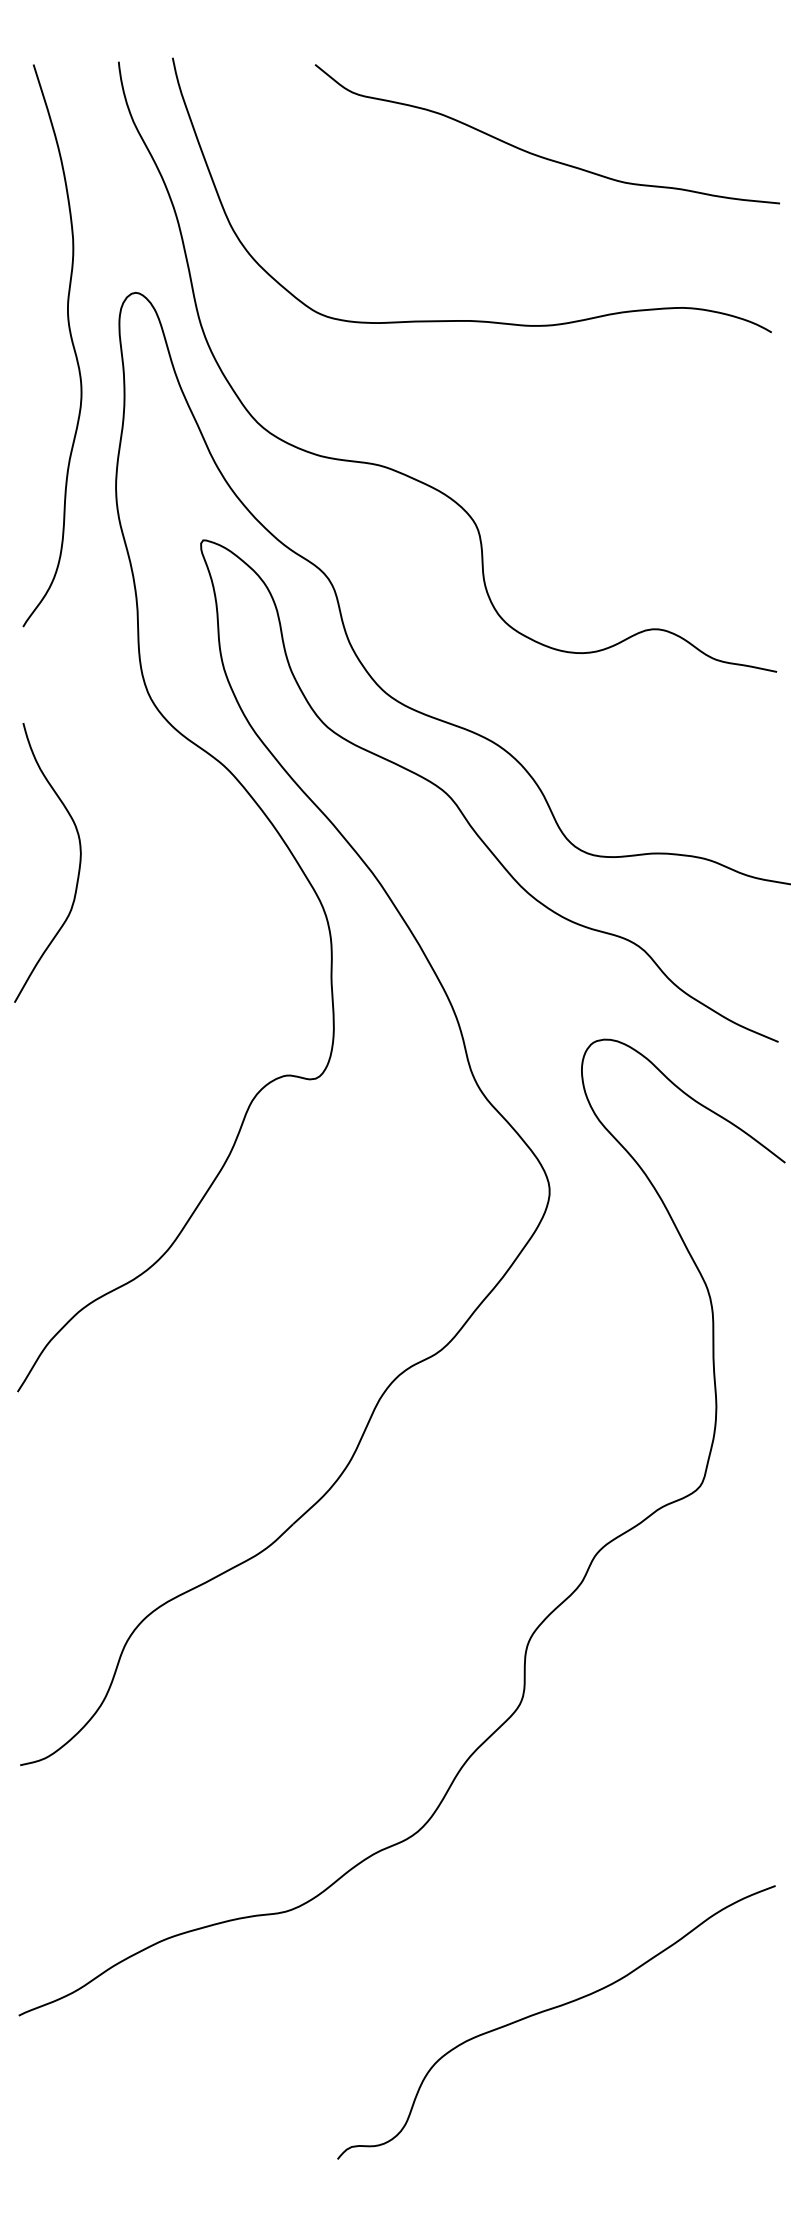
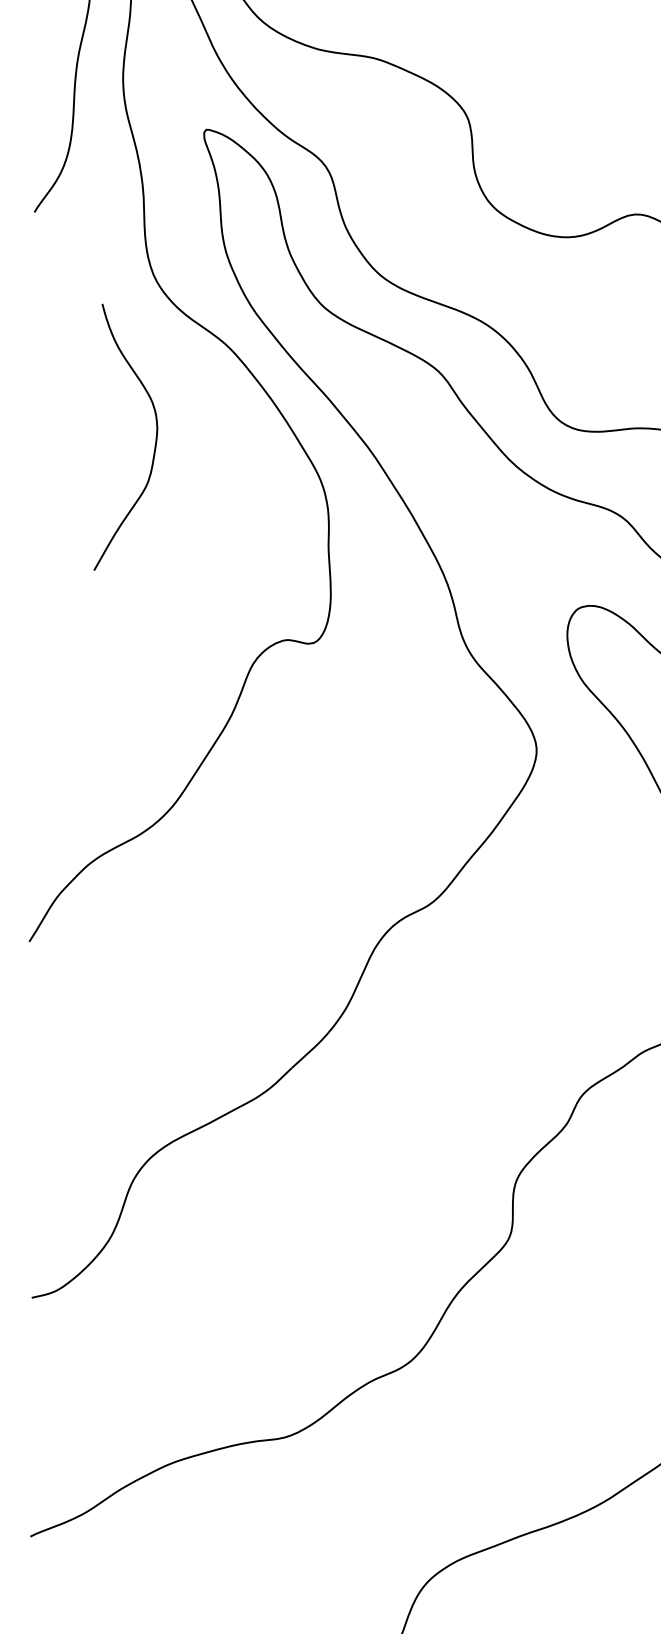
curve: (78, 867) -> (155, 441), moved

